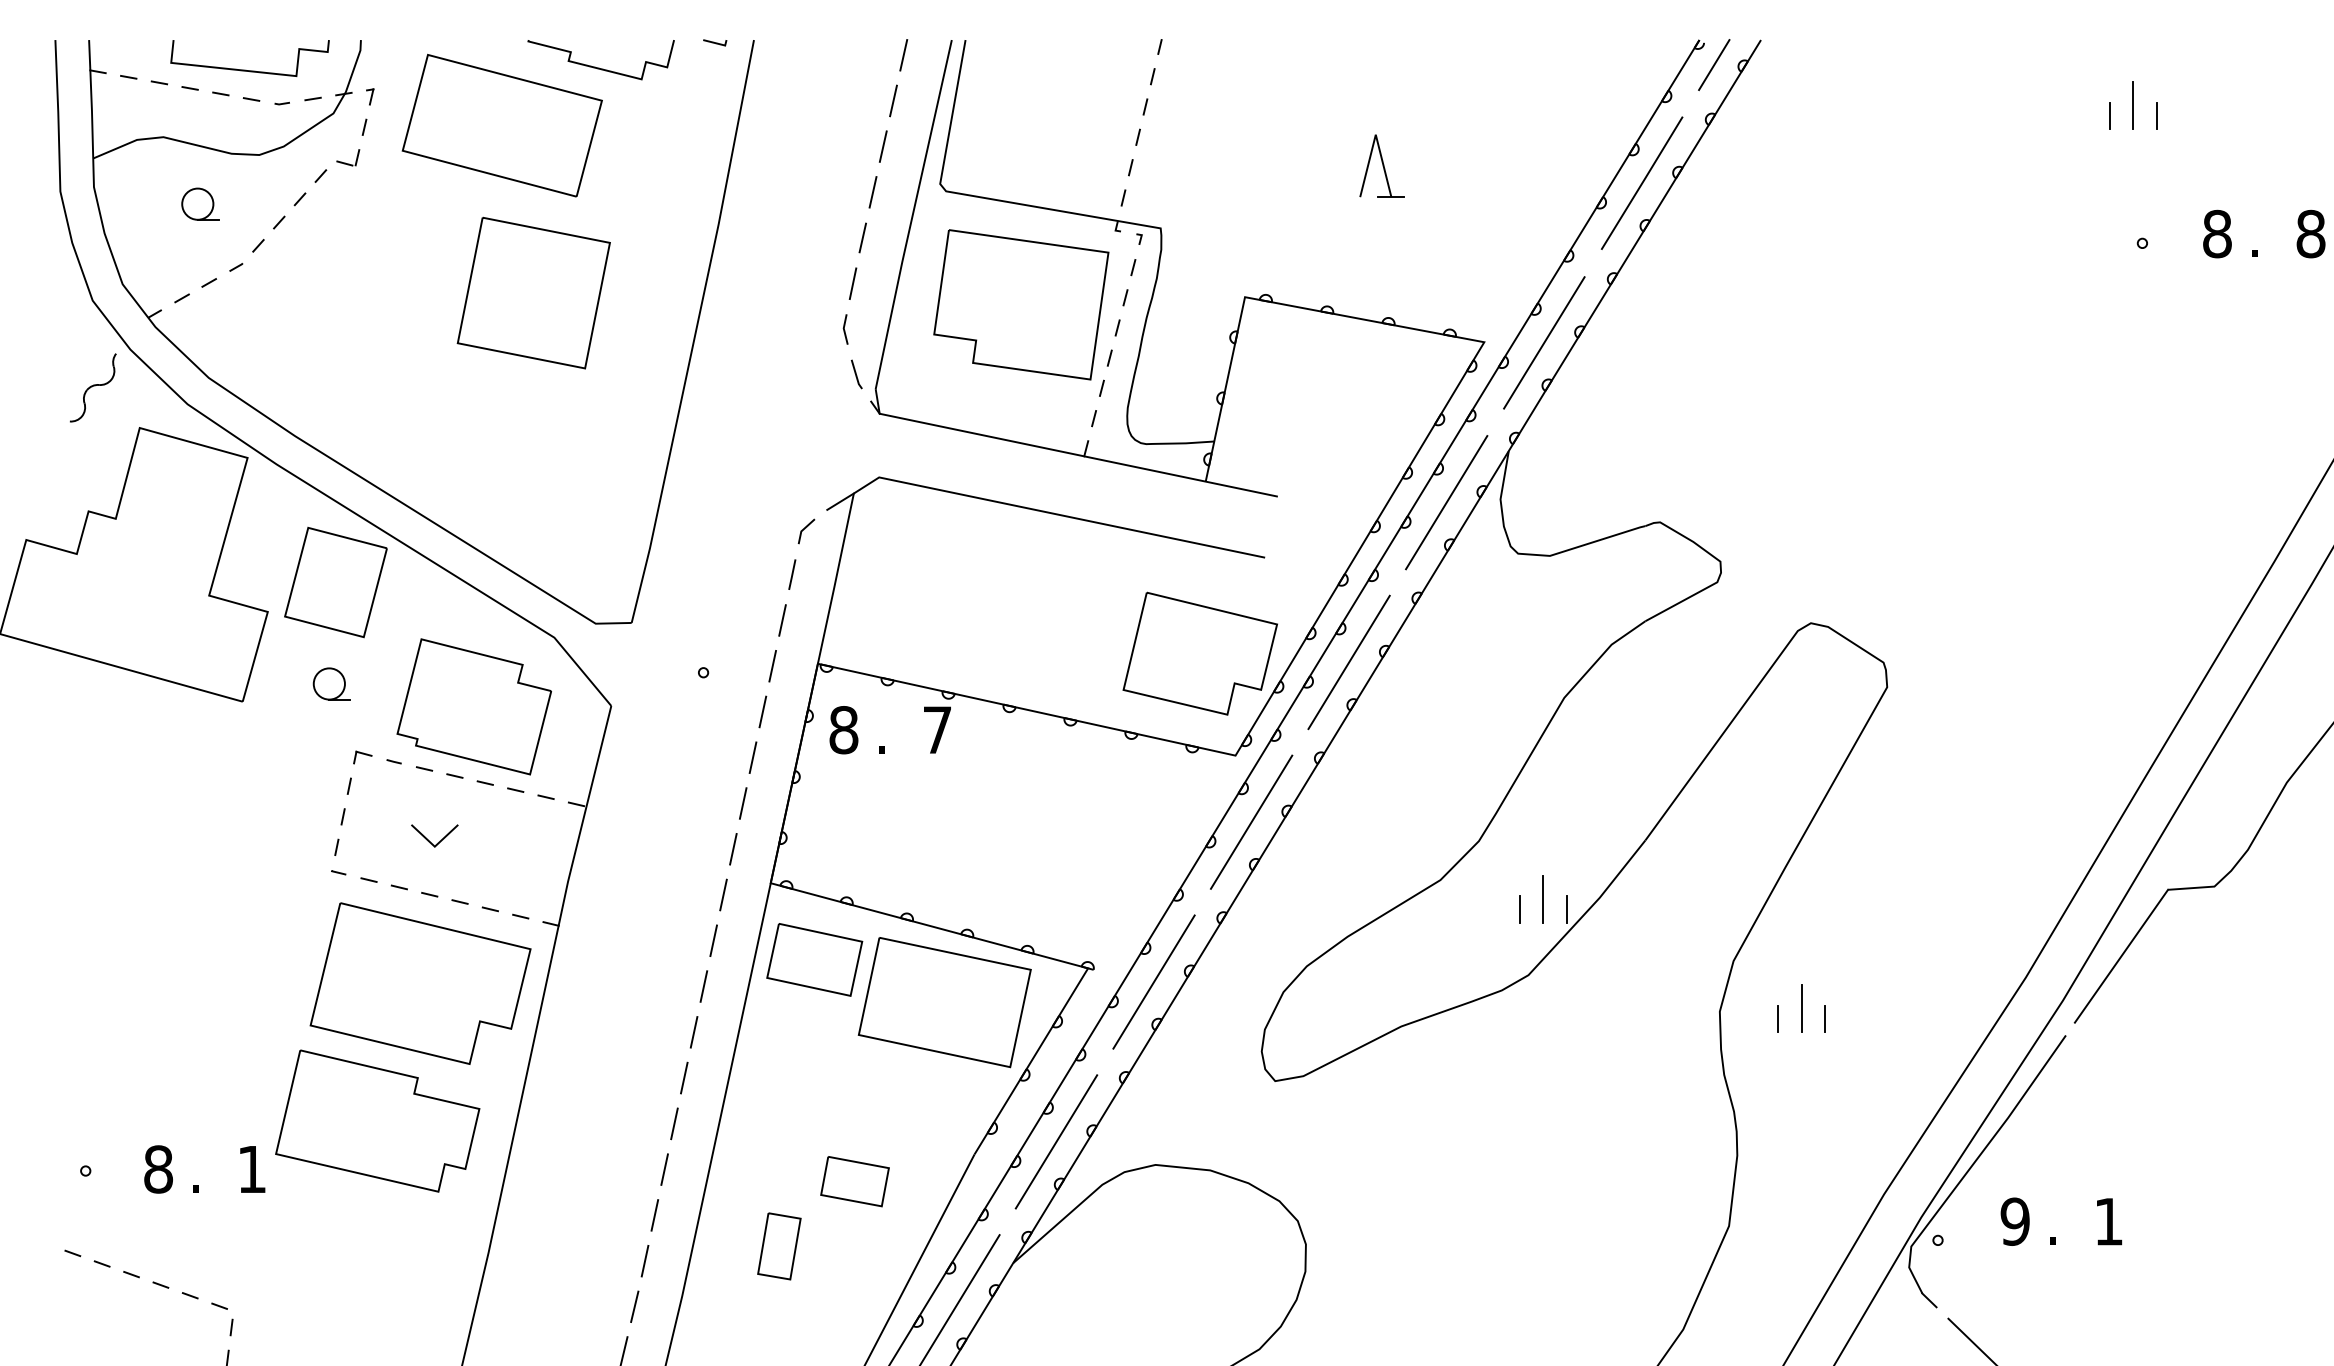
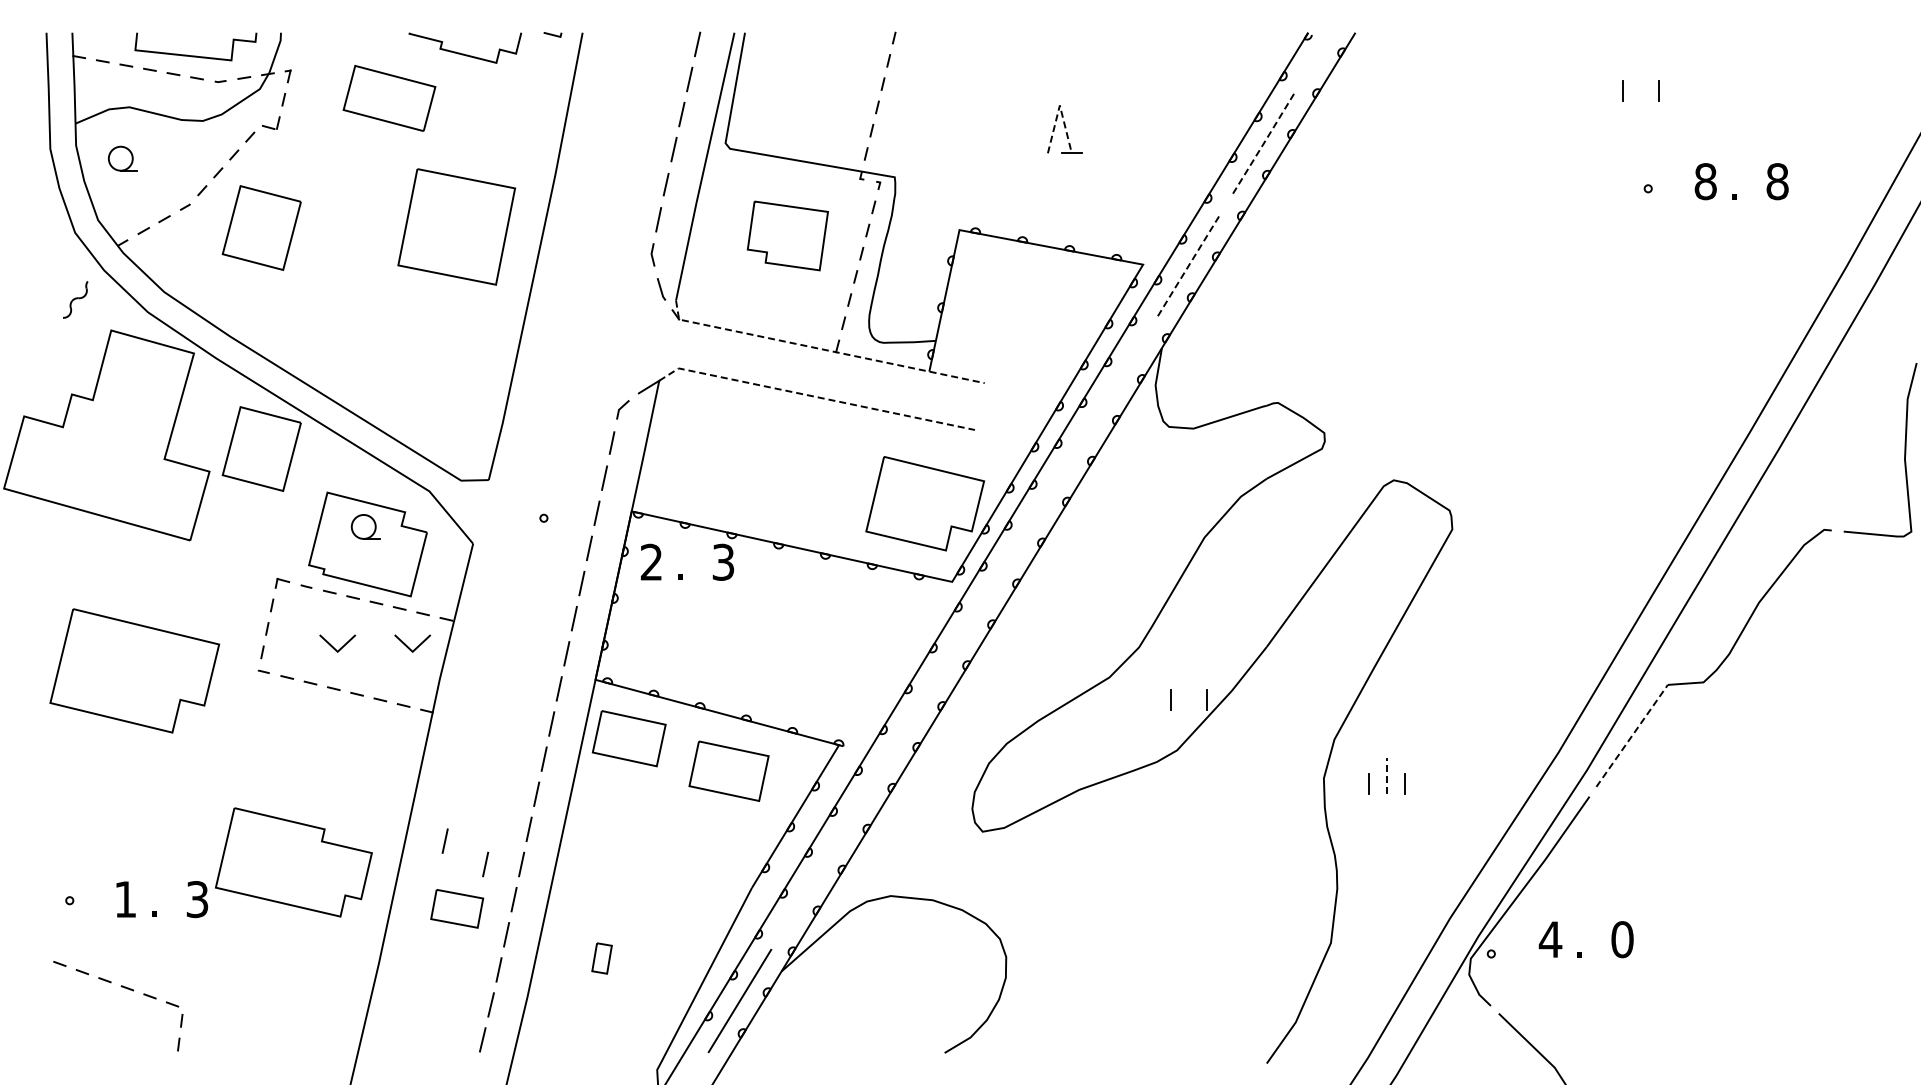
line: (1714, 64) -> (1319, 51), removed
line: (2133, 104) -> (1641, 82), removed
part: (502, 125) -> (389, 98), size x0.6
line: (1375, 134) -> (1059, 105), solid -> dashed
line: (1642, 183) -> (1264, 142), solid -> dashed
part: (200, 203) -> (122, 158), moved
part: (533, 292) -> (456, 226), moved
part: (335, 293) -> (261, 227), added
part: (1020, 304) -> (787, 235), size x0.6
line: (1544, 343) -> (1189, 265), solid -> dashed
part: (93, 387) -> (75, 299), size x0.7
line: (1065, 452) -> (821, 349), solid -> dashed
line: (1446, 502) -> (1114, 387), removed
line: (1056, 514) -> (814, 396), solid -> dashed
line: (1349, 662) -> (1039, 510), removed
part: (331, 683) -> (365, 526), moved
text: (843, 729) -> (651, 561), 8 -> 2
text: (937, 729) -> (723, 561), 7 -> 3
line: (1251, 821) -> (964, 632), removed
line: (527, 839) -> (408, 646), added
line: (1543, 899) -> (1188, 692), removed
line: (2121, 955) -> (1632, 735), solid -> dashed
line: (1153, 981) -> (889, 755), removed
part: (420, 983) -> (134, 670), moved
part: (944, 1001) -> (728, 770), size x0.6
line: (1801, 1007) -> (1386, 775), solid -> dashed
line: (573, 1092) -> (444, 840), added
line: (627, 1123) -> (485, 864), added
line: (1056, 1142) -> (814, 878), removed
text: (158, 1169) -> (125, 899), 8 -> 1
text: (252, 1169) -> (197, 899), 1 -> 3
part: (855, 1181) -> (457, 908), moved
text: (2015, 1221) -> (1550, 939), 9 -> 4
text: (2108, 1221) -> (1622, 939), 1 -> 0
part: (778, 1246) -> (601, 958), size x0.6

